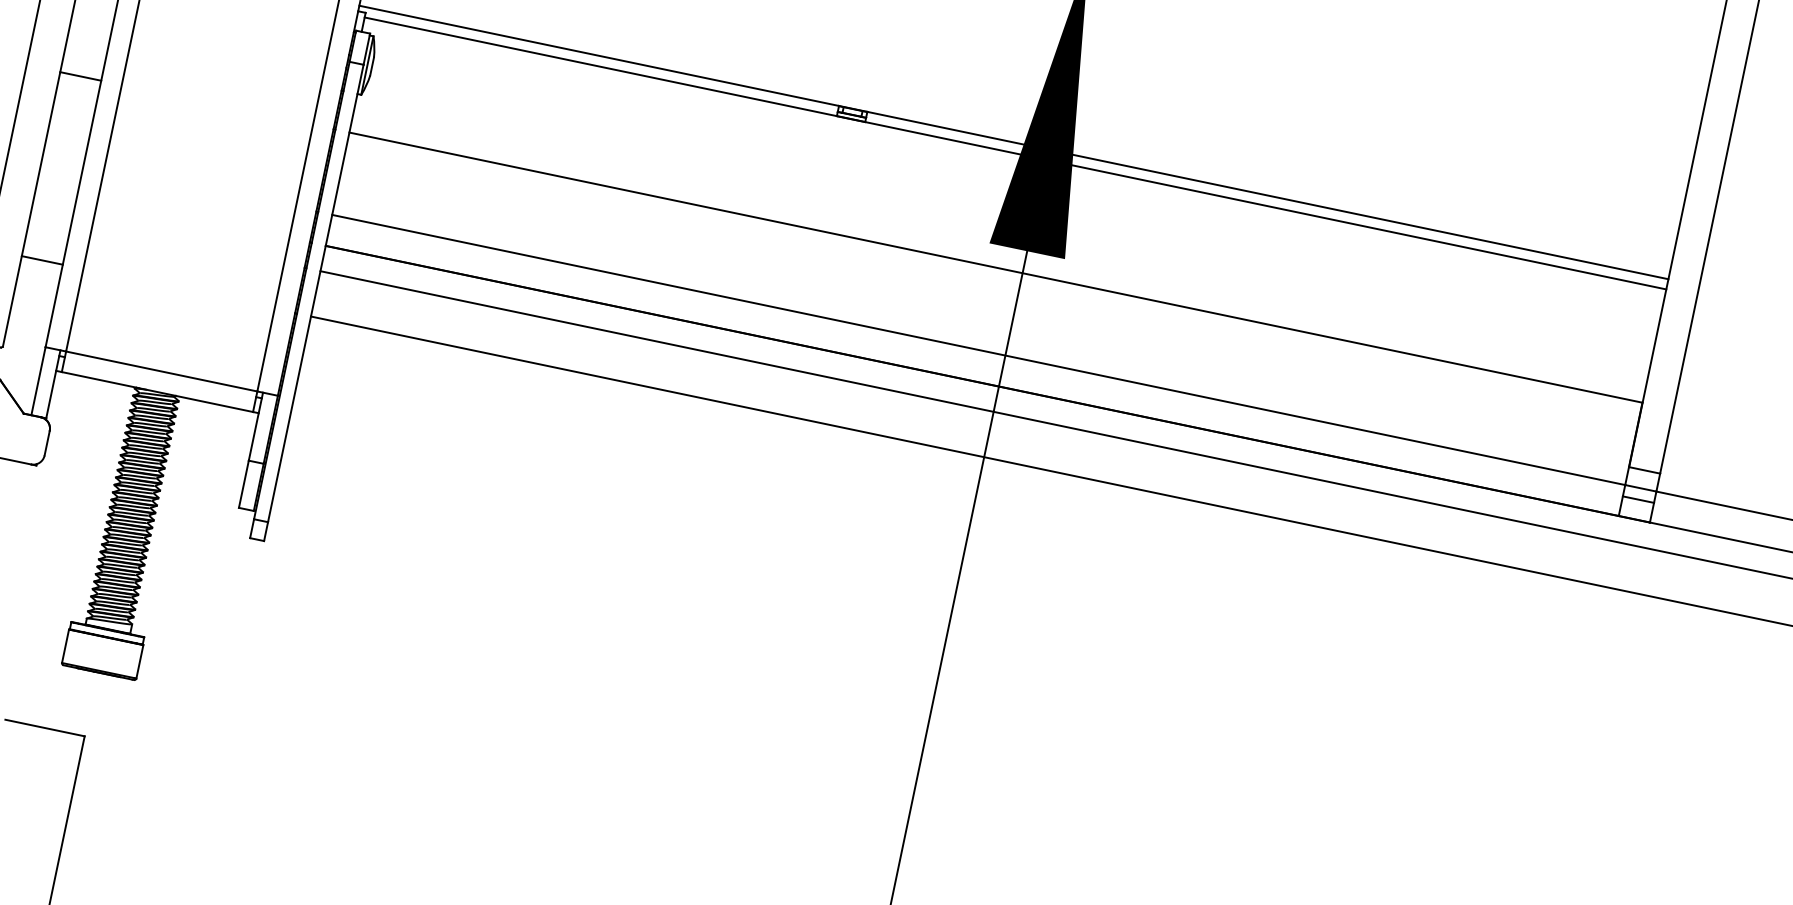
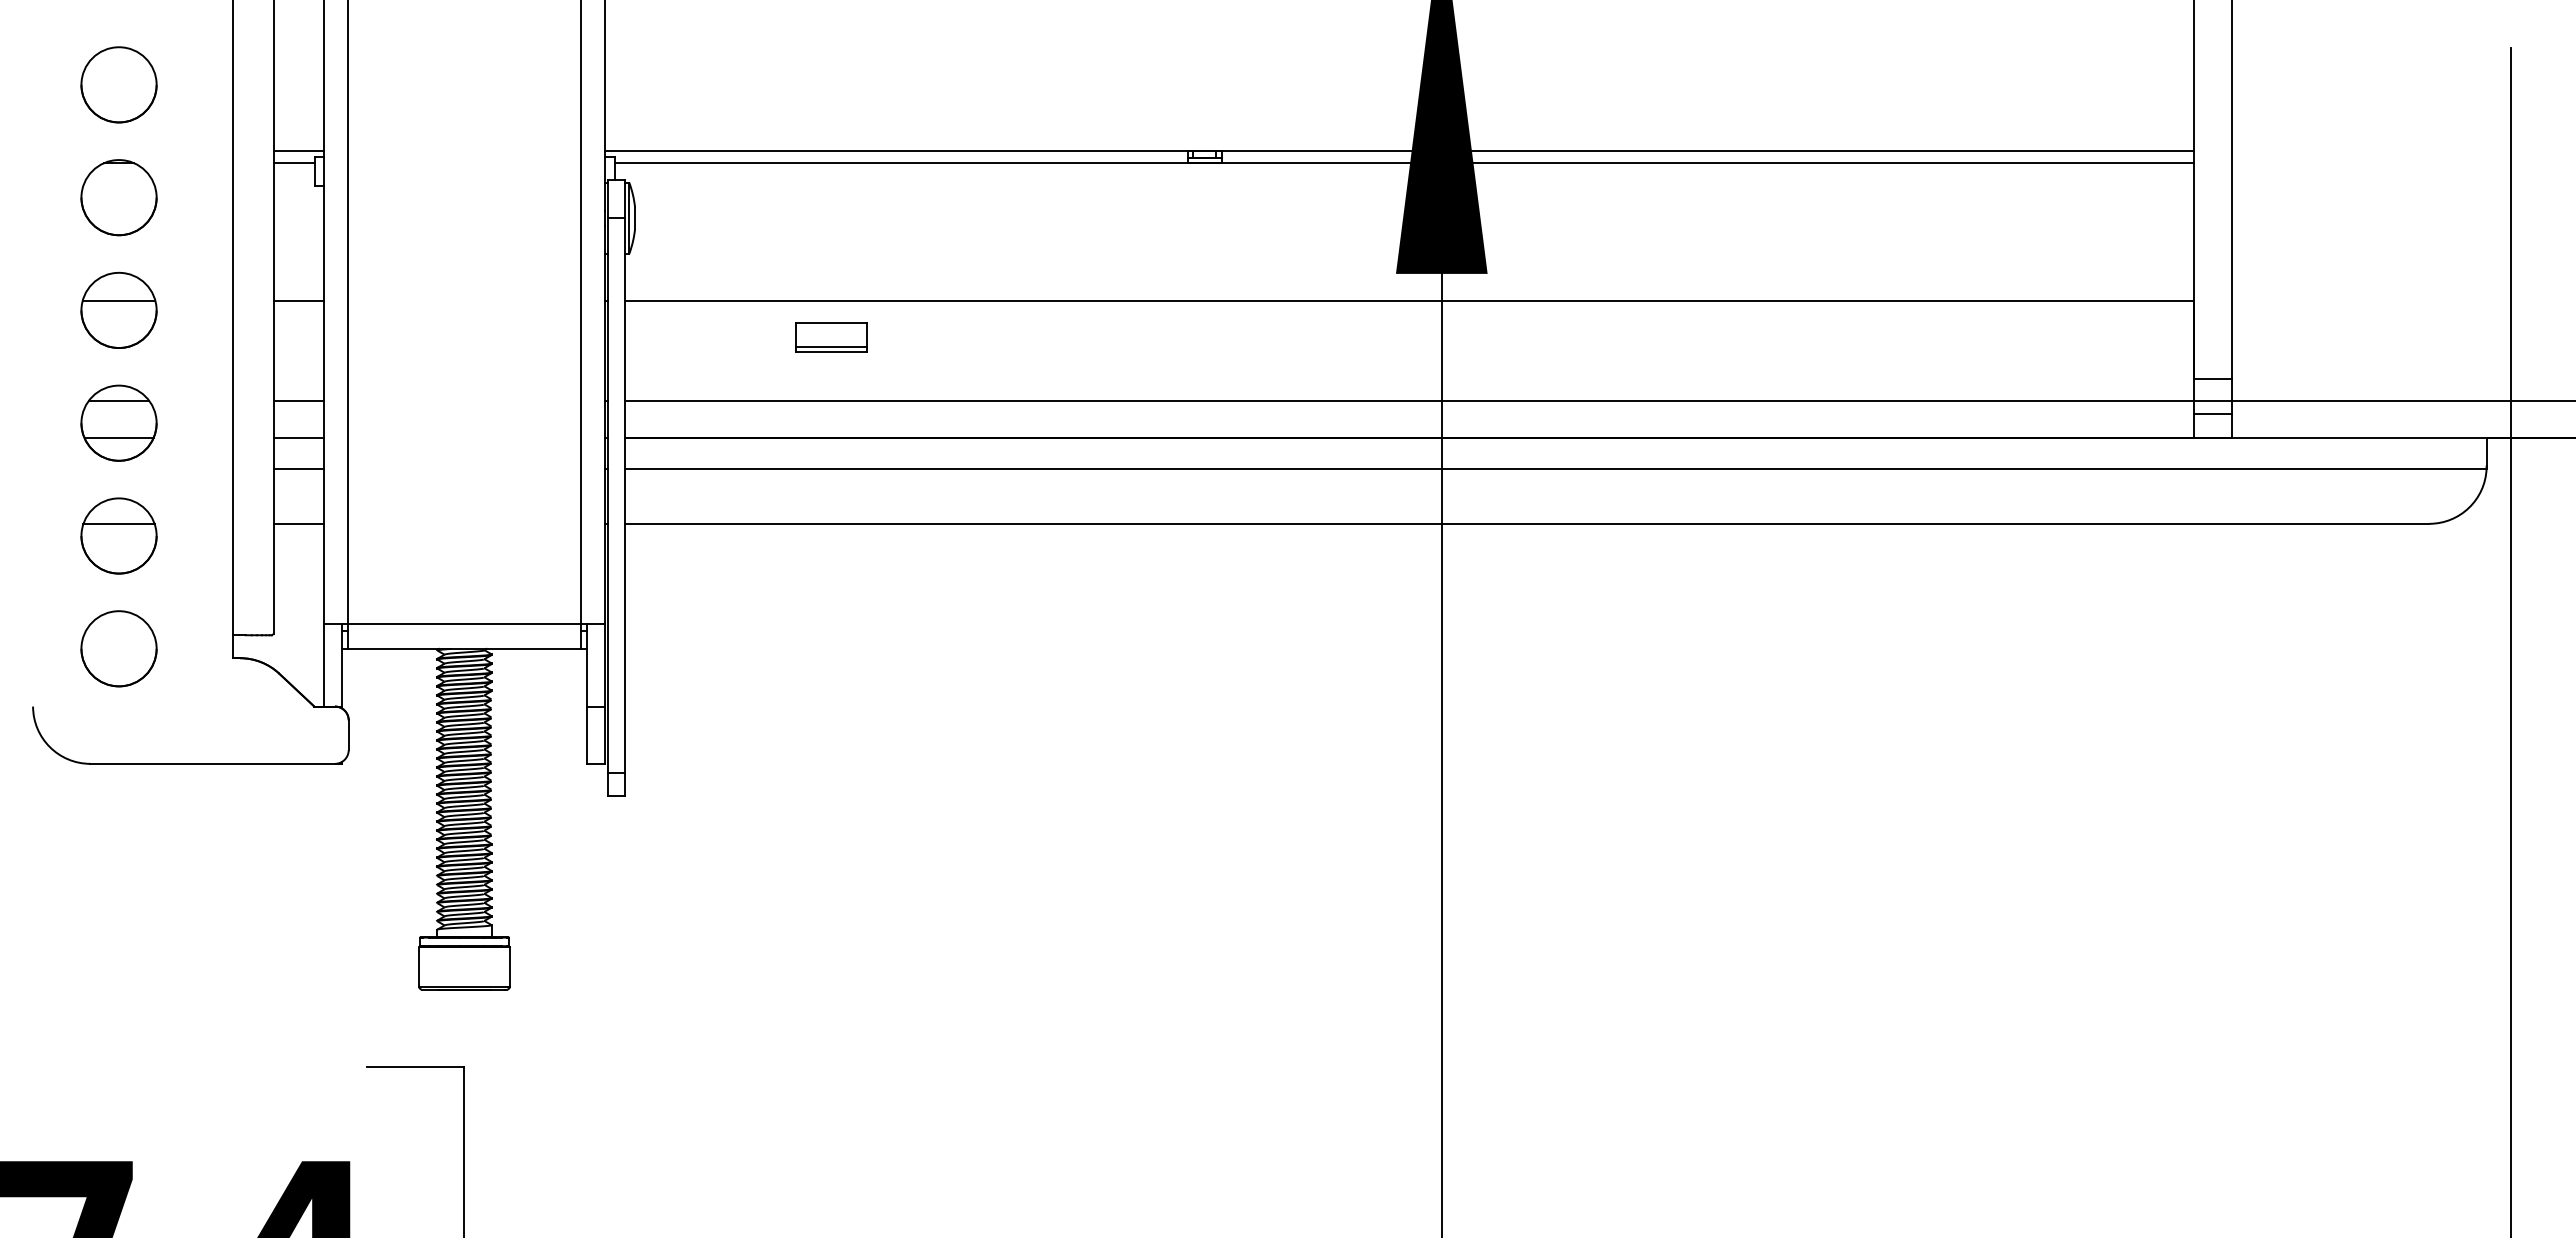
line: (63, 158) -> (298, 400), added
line: (56, 190) -> (298, 438), added
part: (513, 198) -> (831, 337), added
line: (51, 214) -> (298, 468), added

